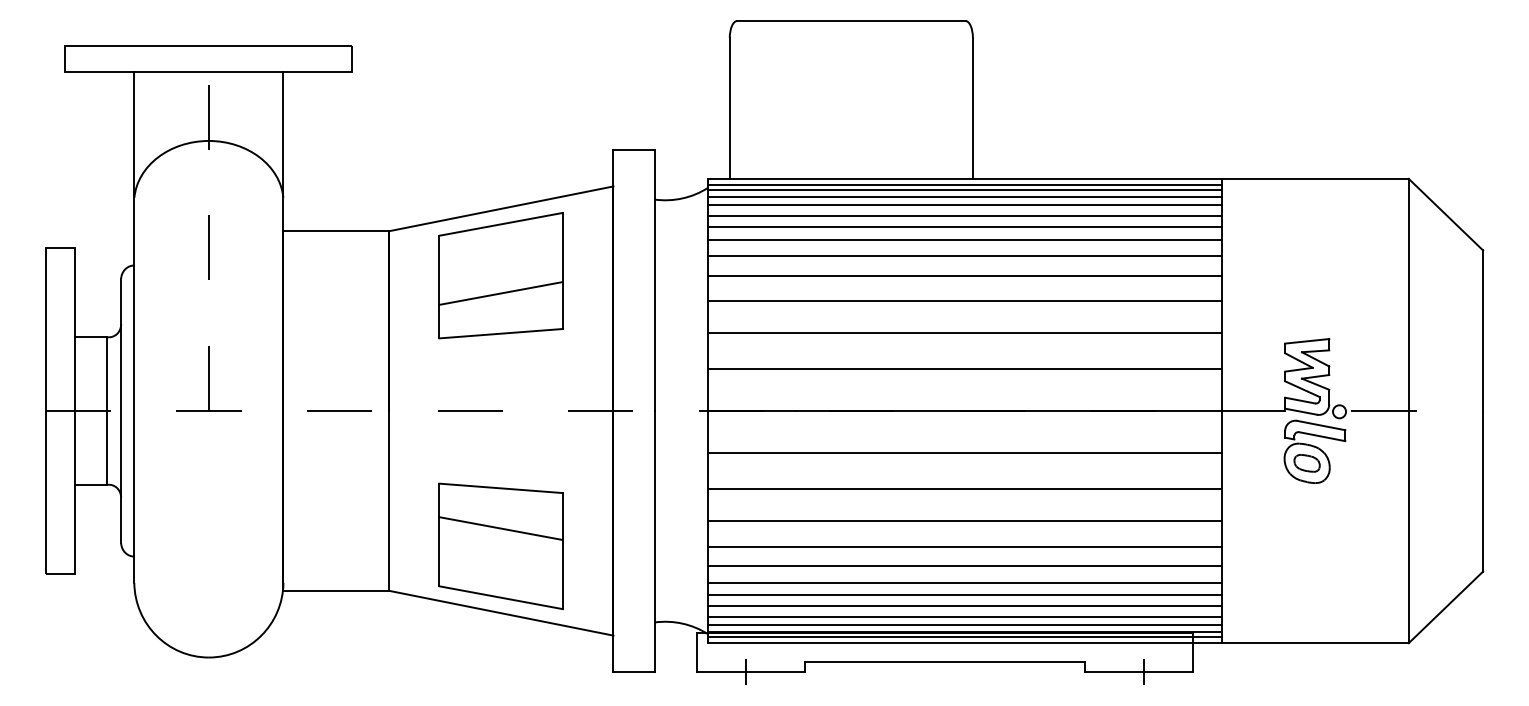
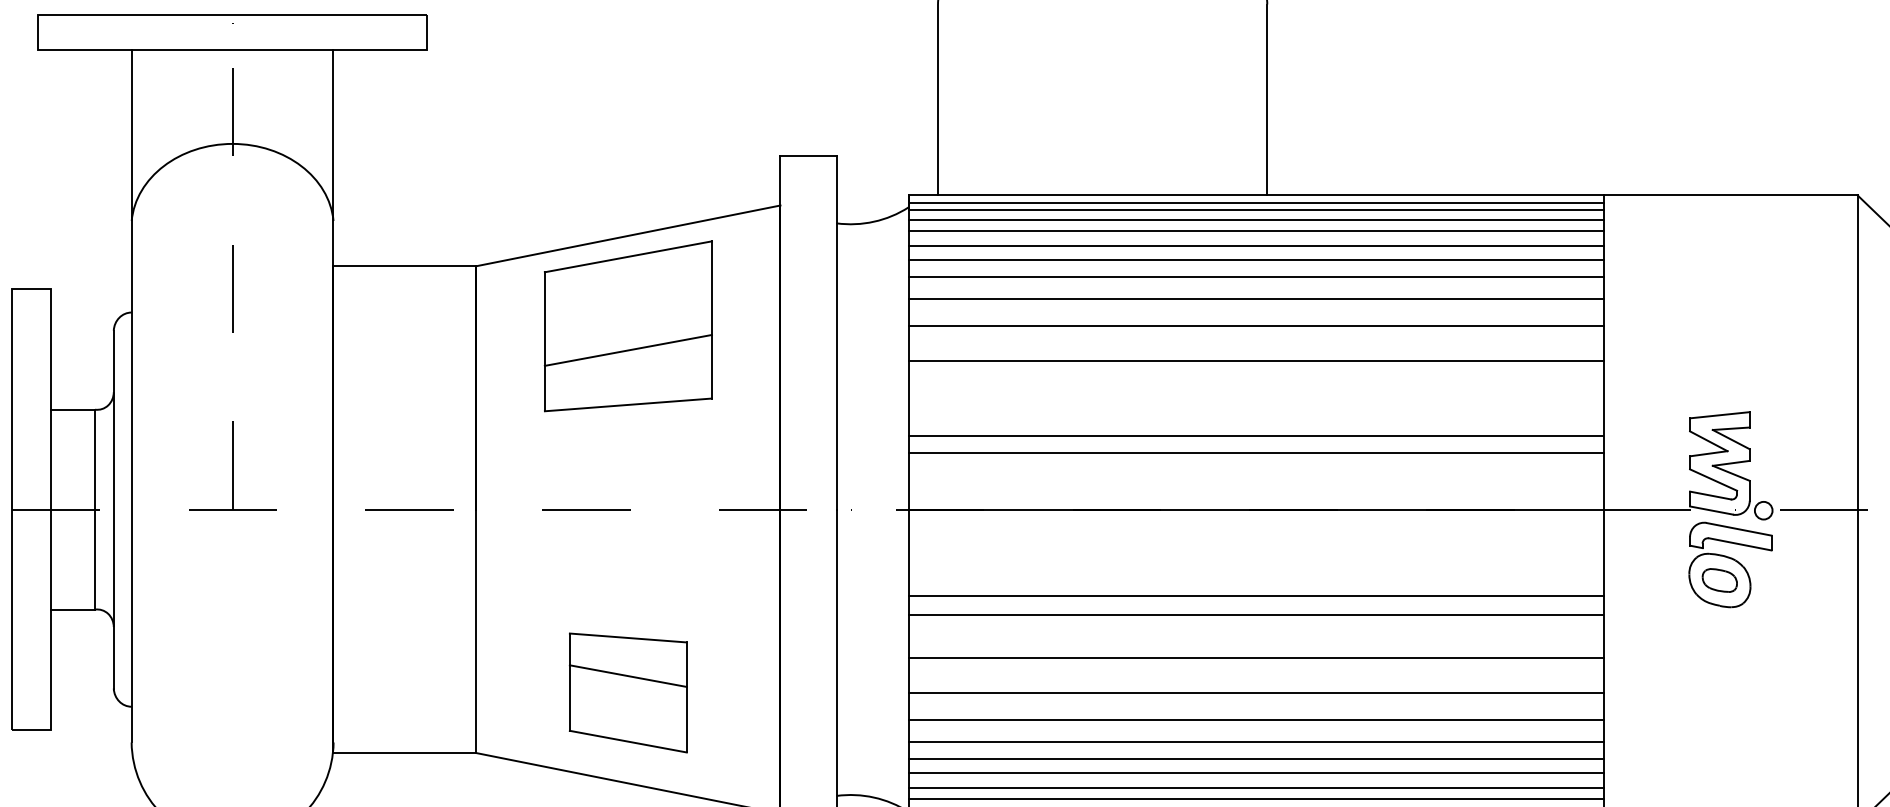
line: (964, 332) -> (1255, 435), moved
line: (964, 453) -> (1255, 596), moved
part: (500, 546) -> (627, 693), size x0.7

